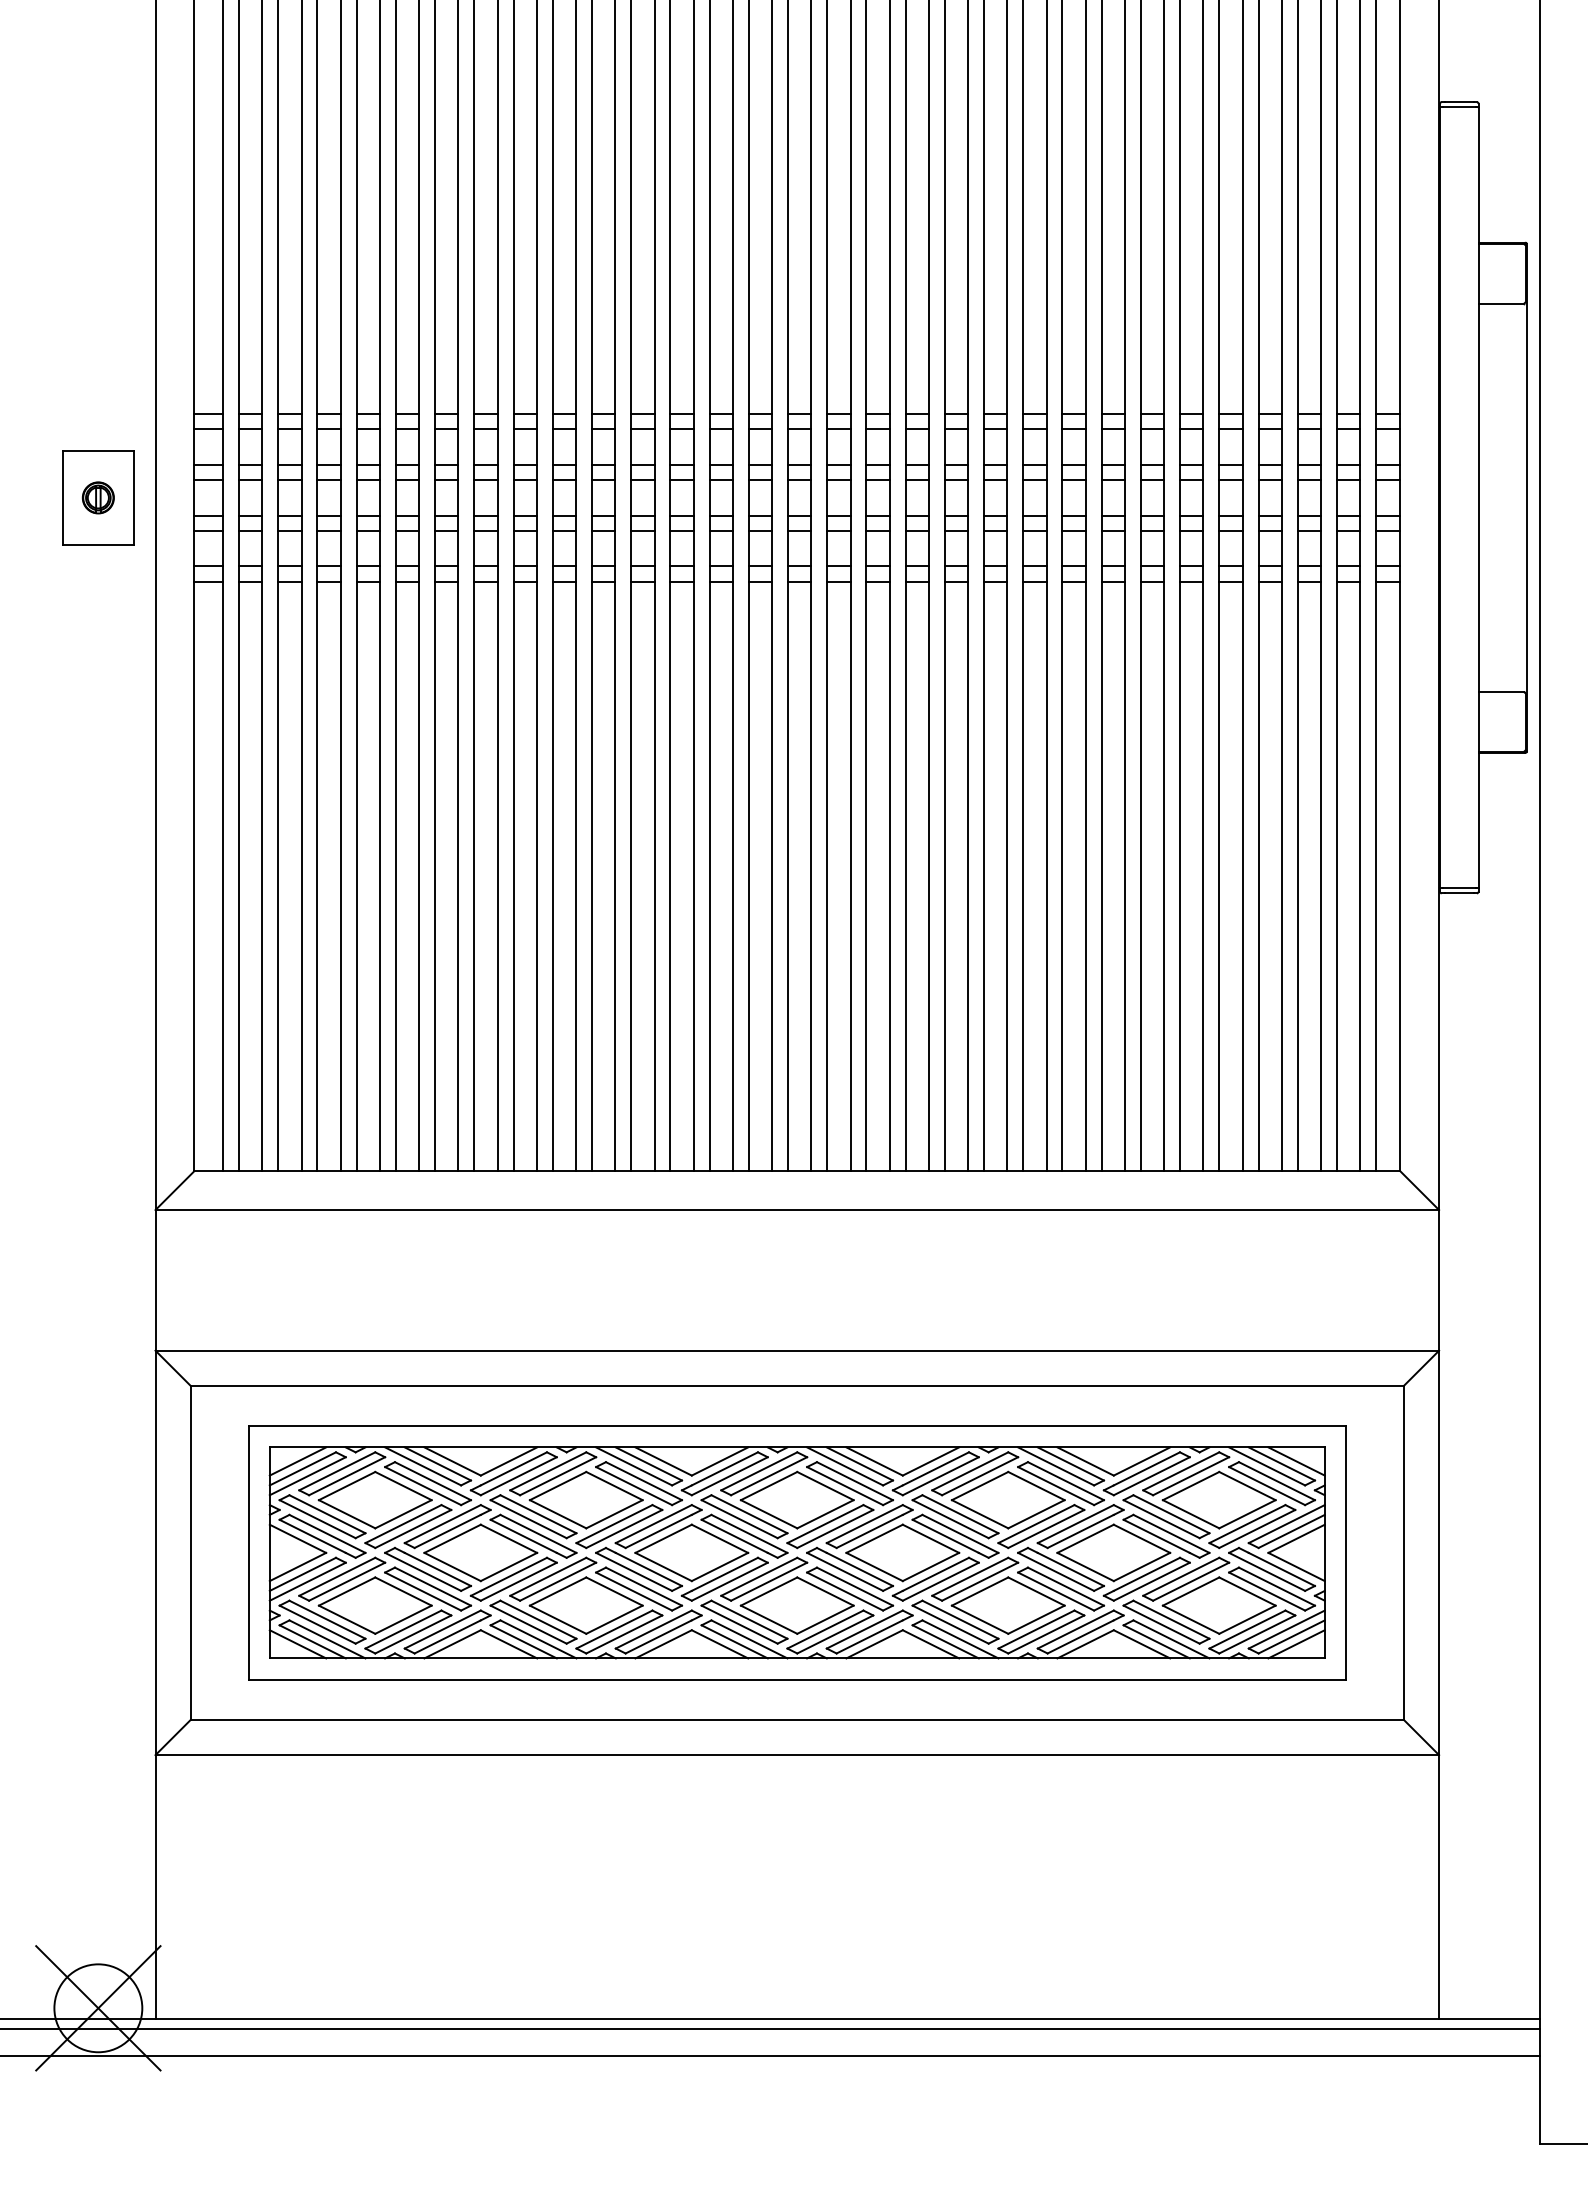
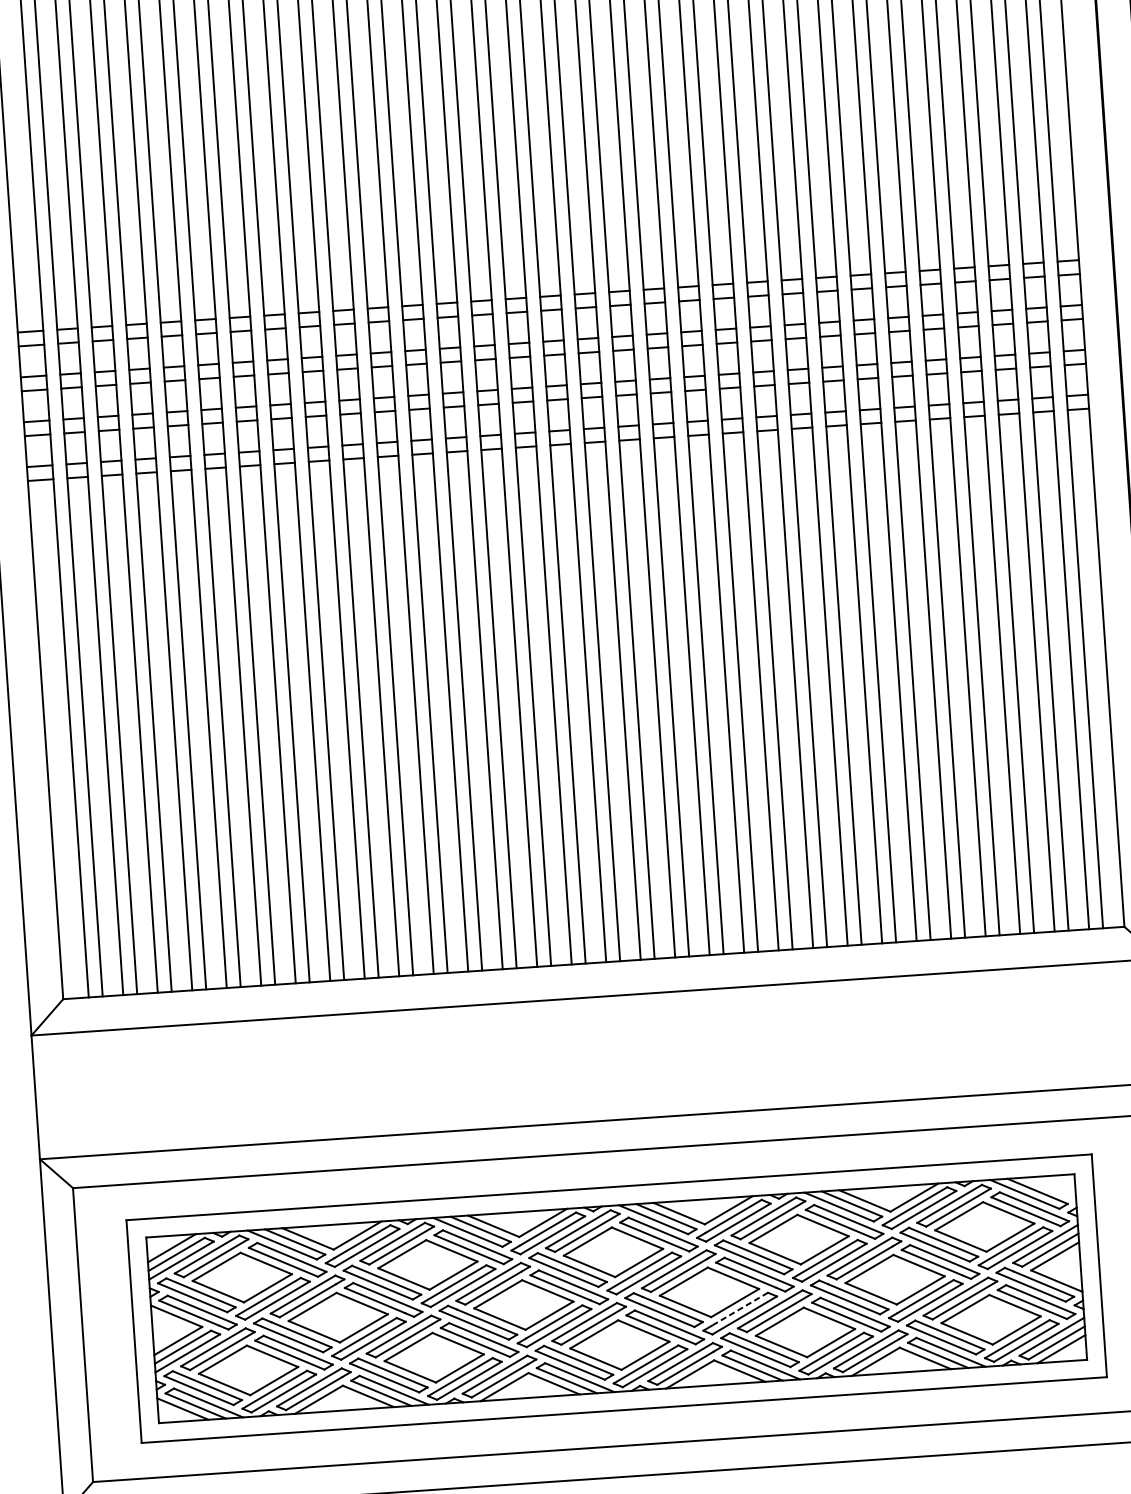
line: (1296, 1461) -> (1050, 1188), removed
line: (935, 1574) -> (739, 1309), solid -> dashed

